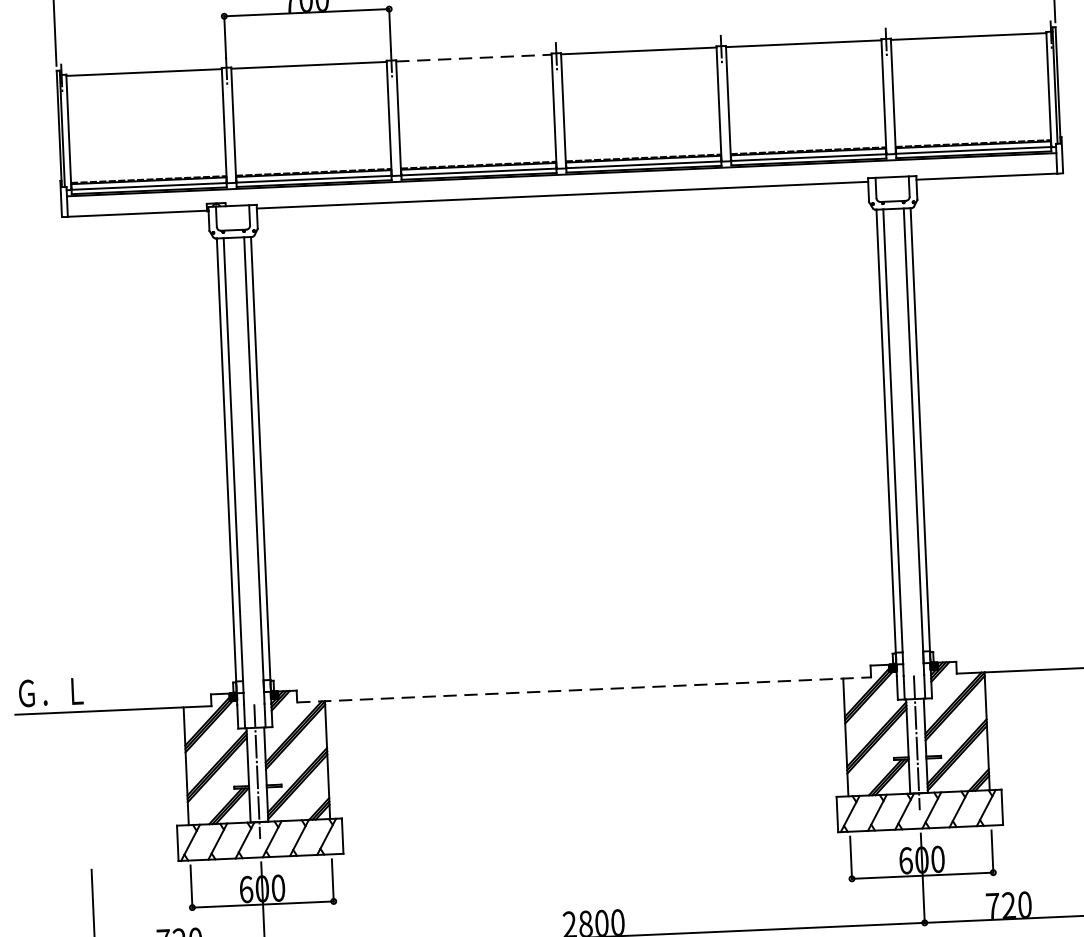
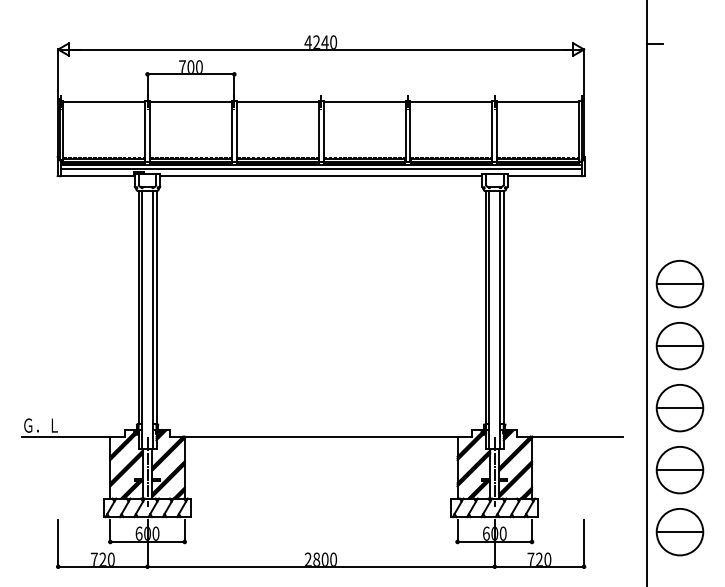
line: (473, 59) -> (277, 102), dashed -> solid
line: (560, 180) -> (320, 168), added
line: (584, 689) -> (321, 436), dashed -> solid

